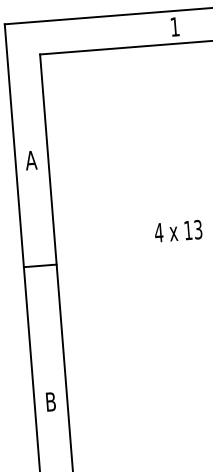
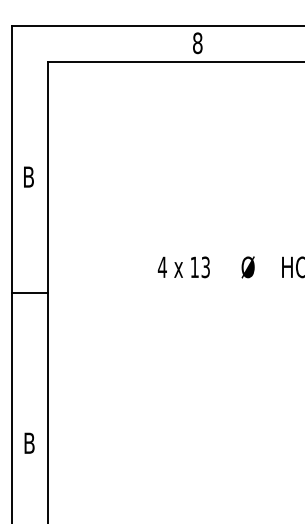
text: (174, 27) -> (197, 43), 1 -> 8
text: (30, 159) -> (28, 176), A -> B

